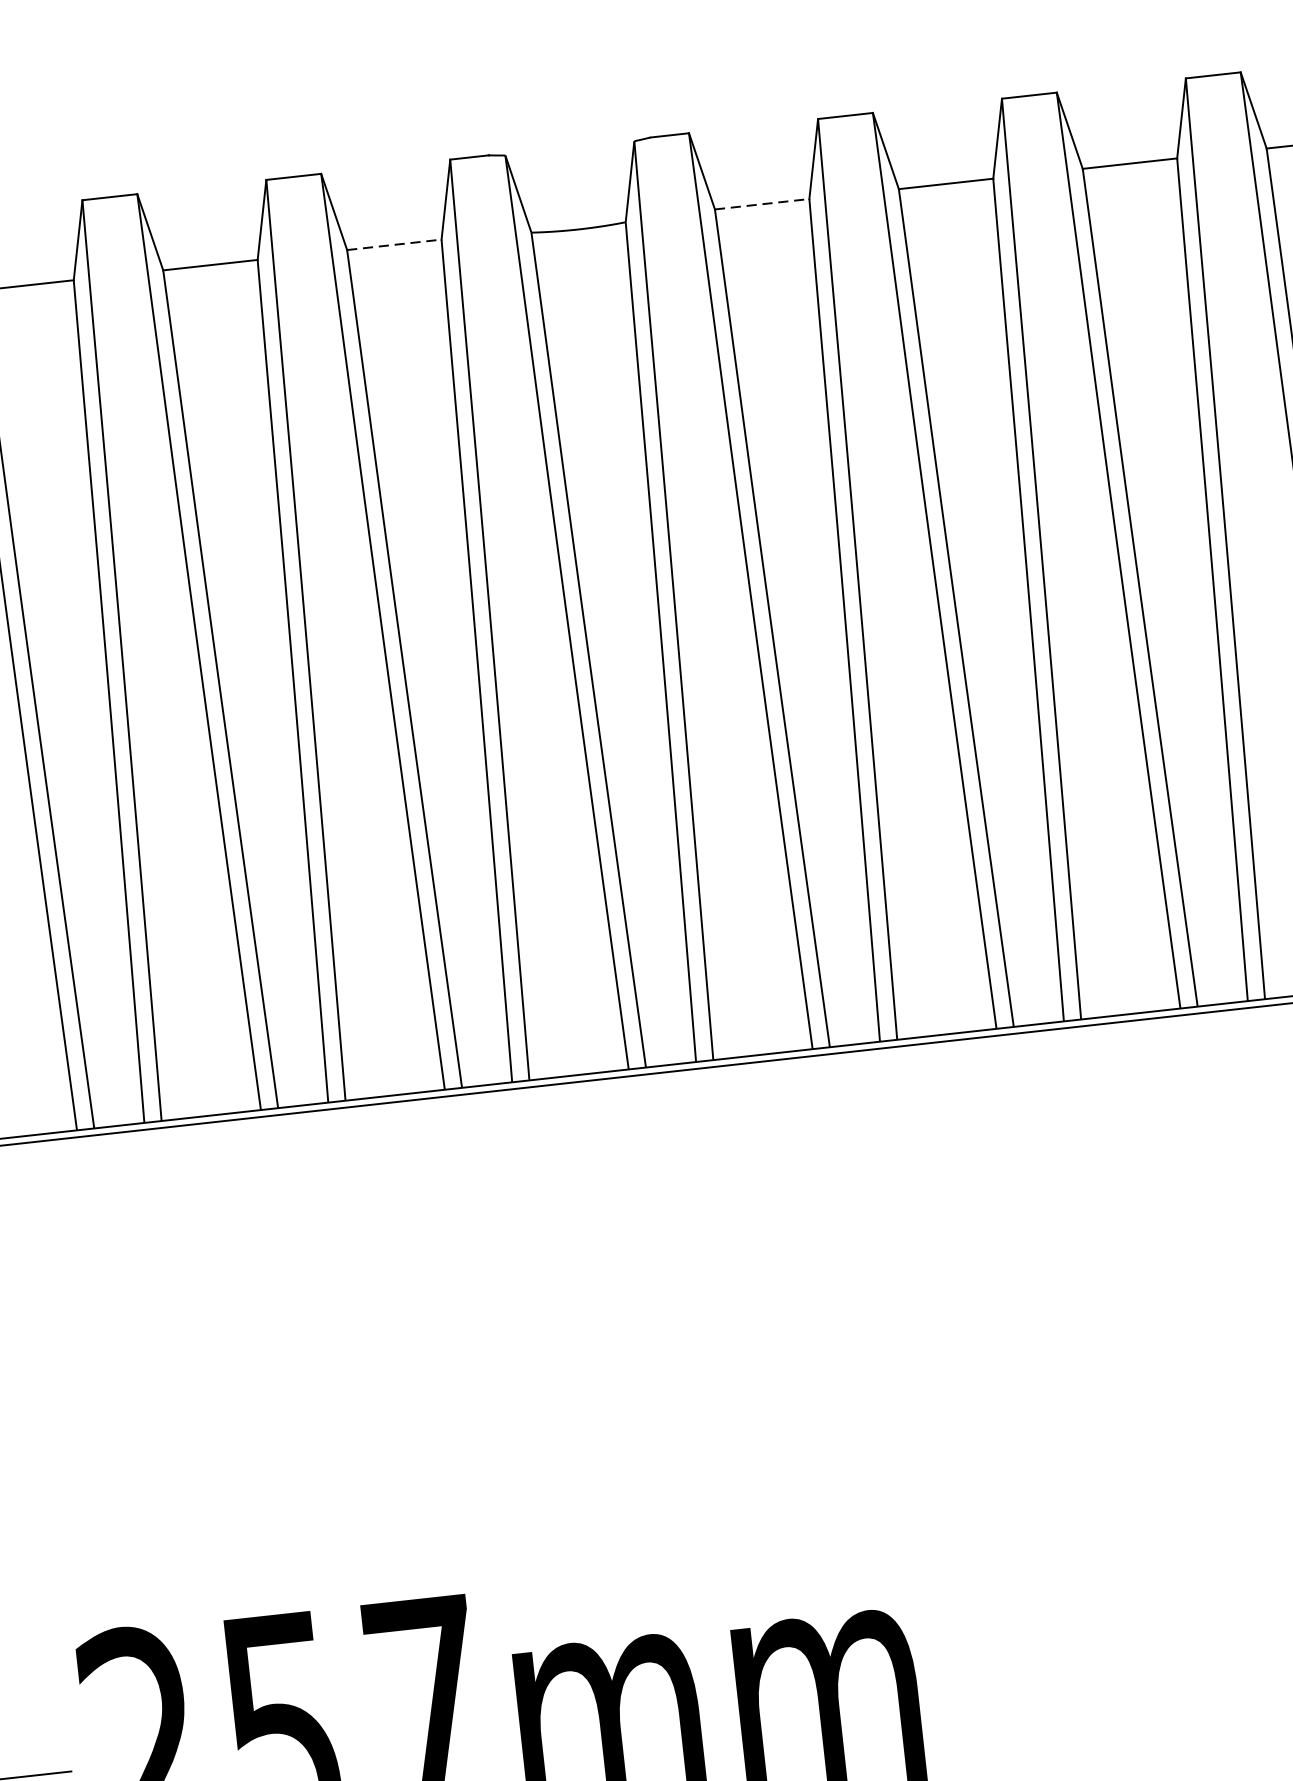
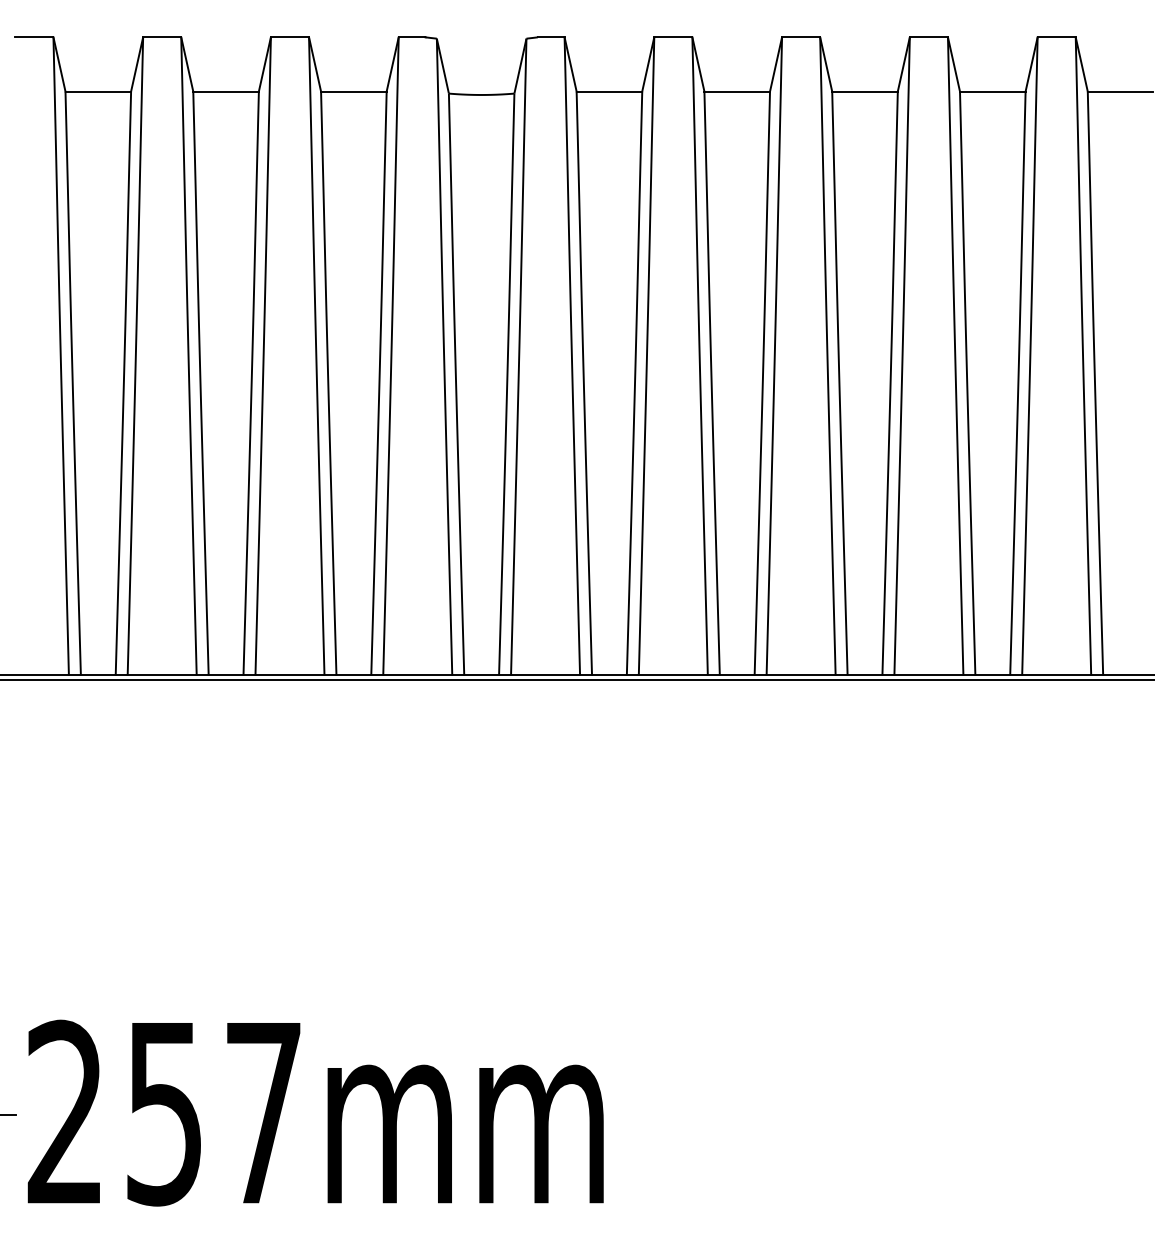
line: (762, 204) -> (609, 91), dashed -> solid
line: (393, 244) -> (353, 91), dashed -> solid

